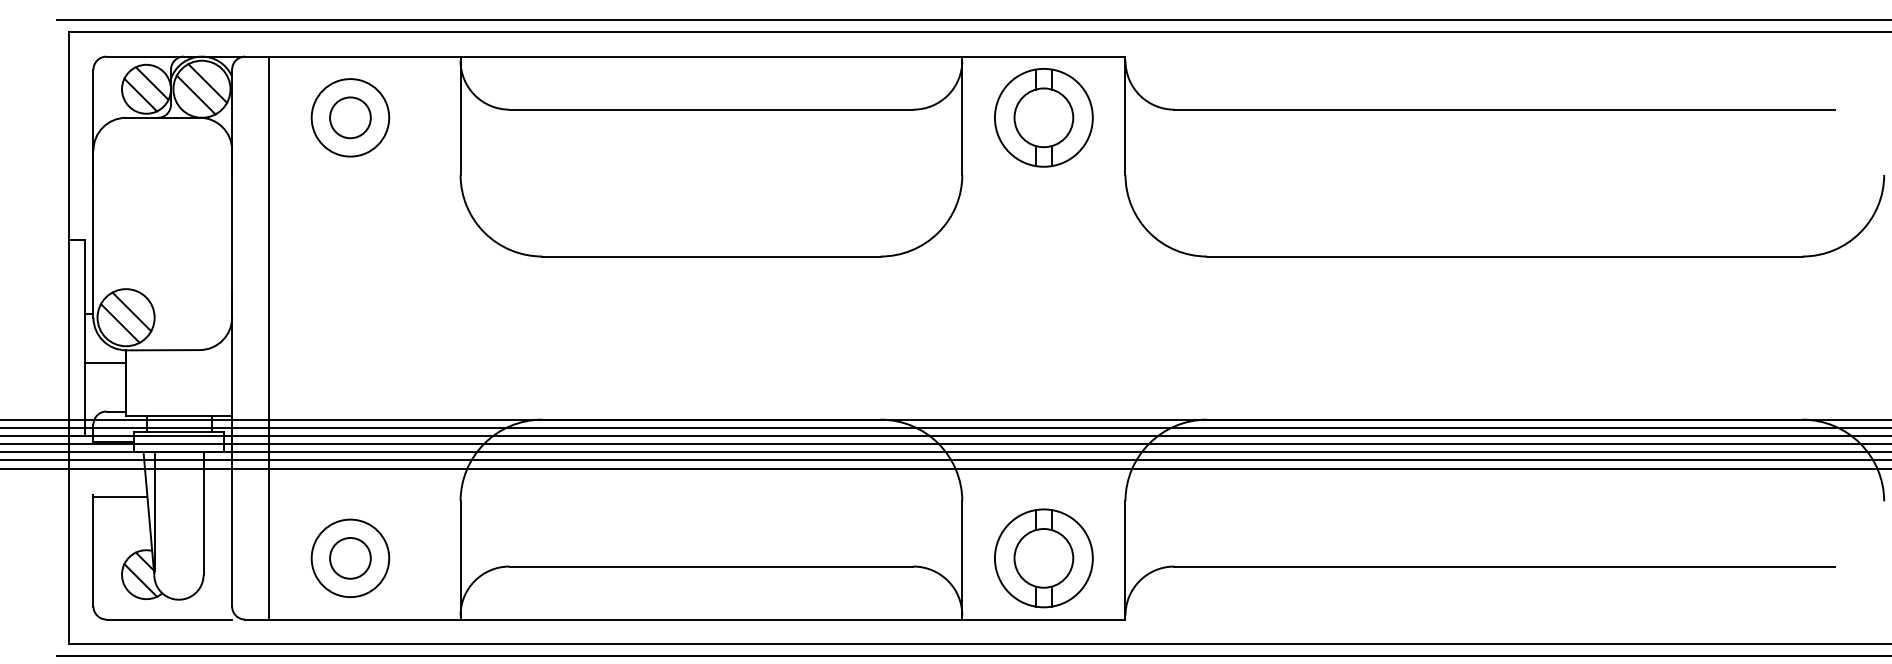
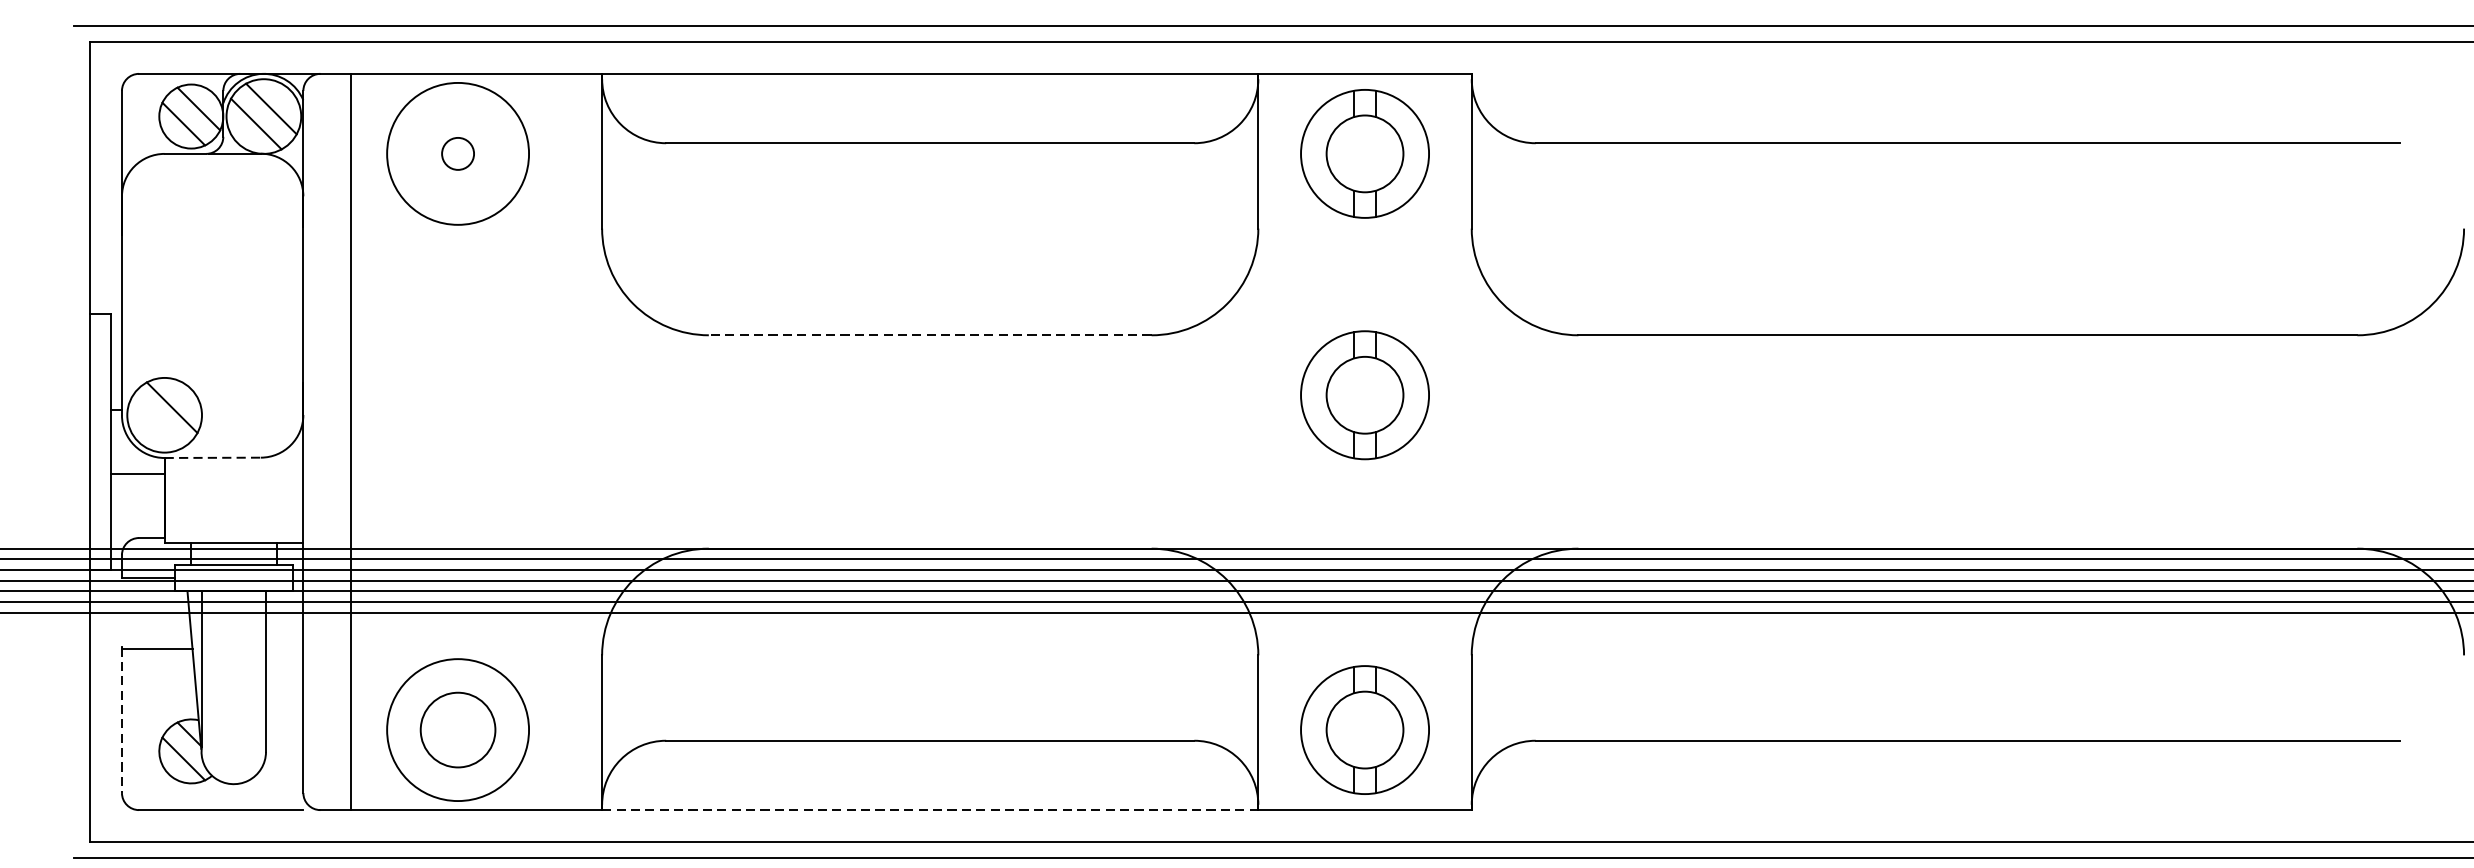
circle: (350, 117) -> (458, 153), size x0.6
circle: (350, 117) -> (458, 153), size x1.4
line: (710, 256) -> (928, 335), solid -> dashed
part: (1043, 302) -> (1364, 395), added
line: (119, 323) -> (156, 422), removed
line: (162, 350) -> (212, 458), solid -> dashed
line: (93, 550) -> (122, 719), solid -> dashed
circle: (350, 557) -> (458, 728), size x1.4
circle: (350, 558) -> (458, 730), size x1.4
line: (711, 619) -> (930, 810), solid -> dashed

